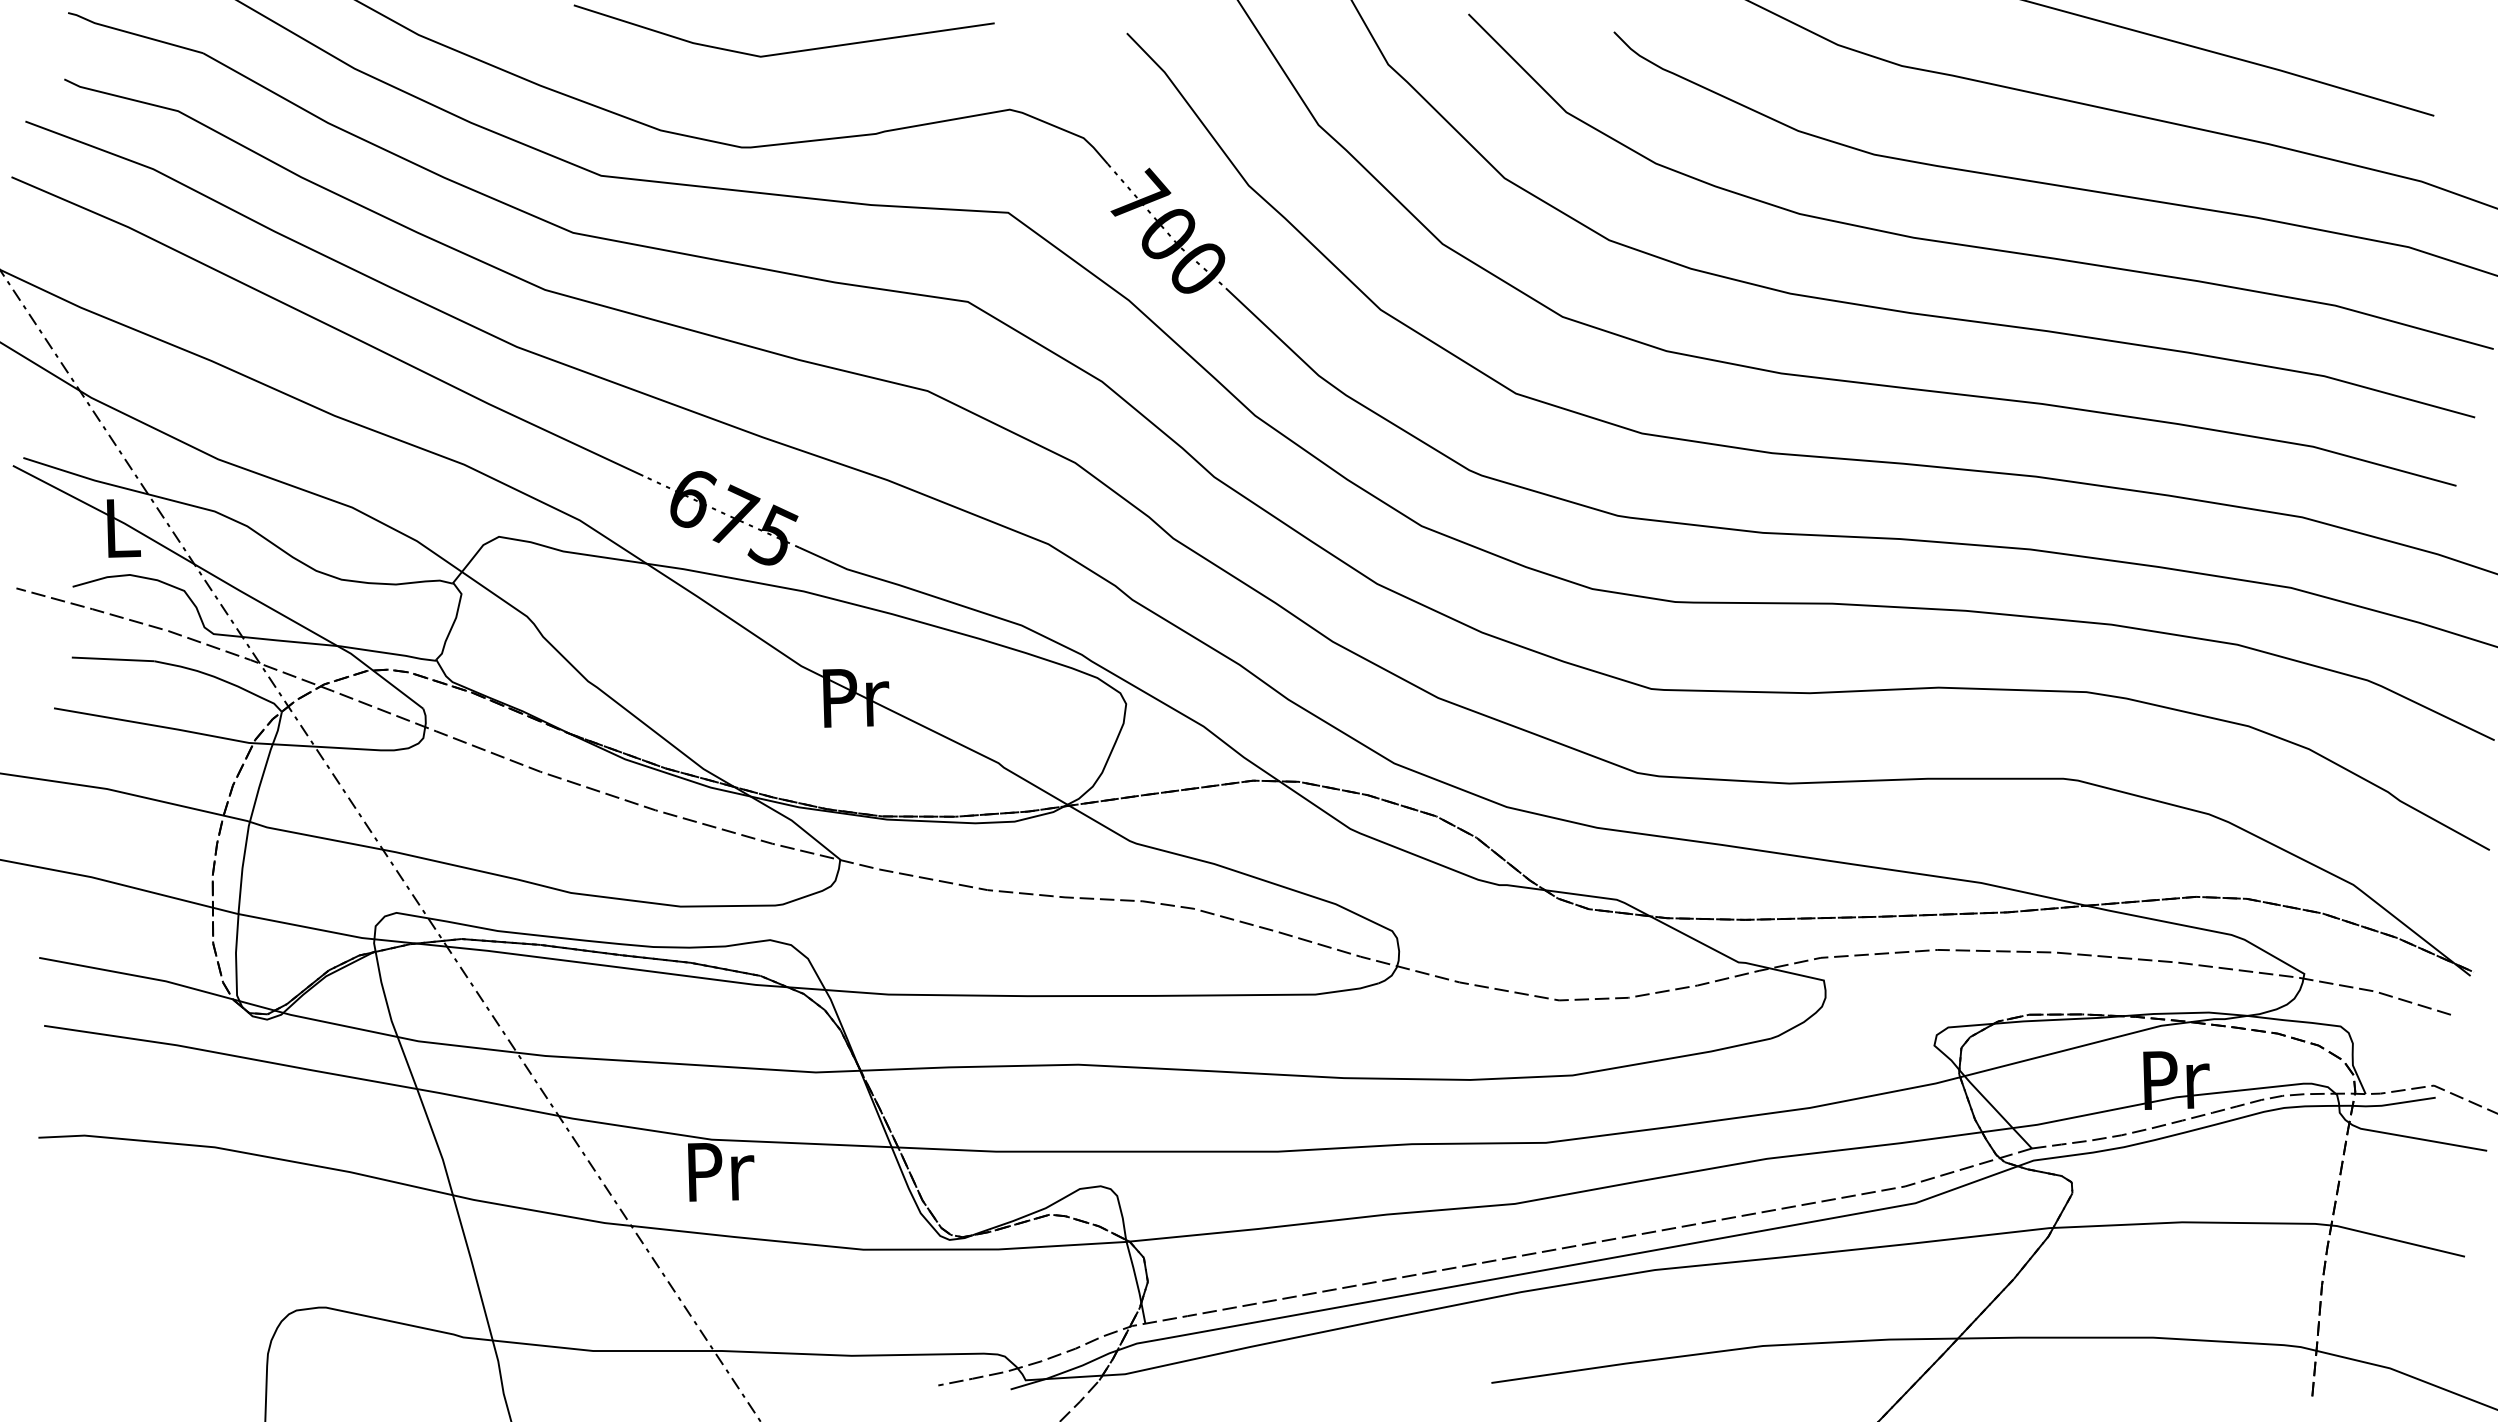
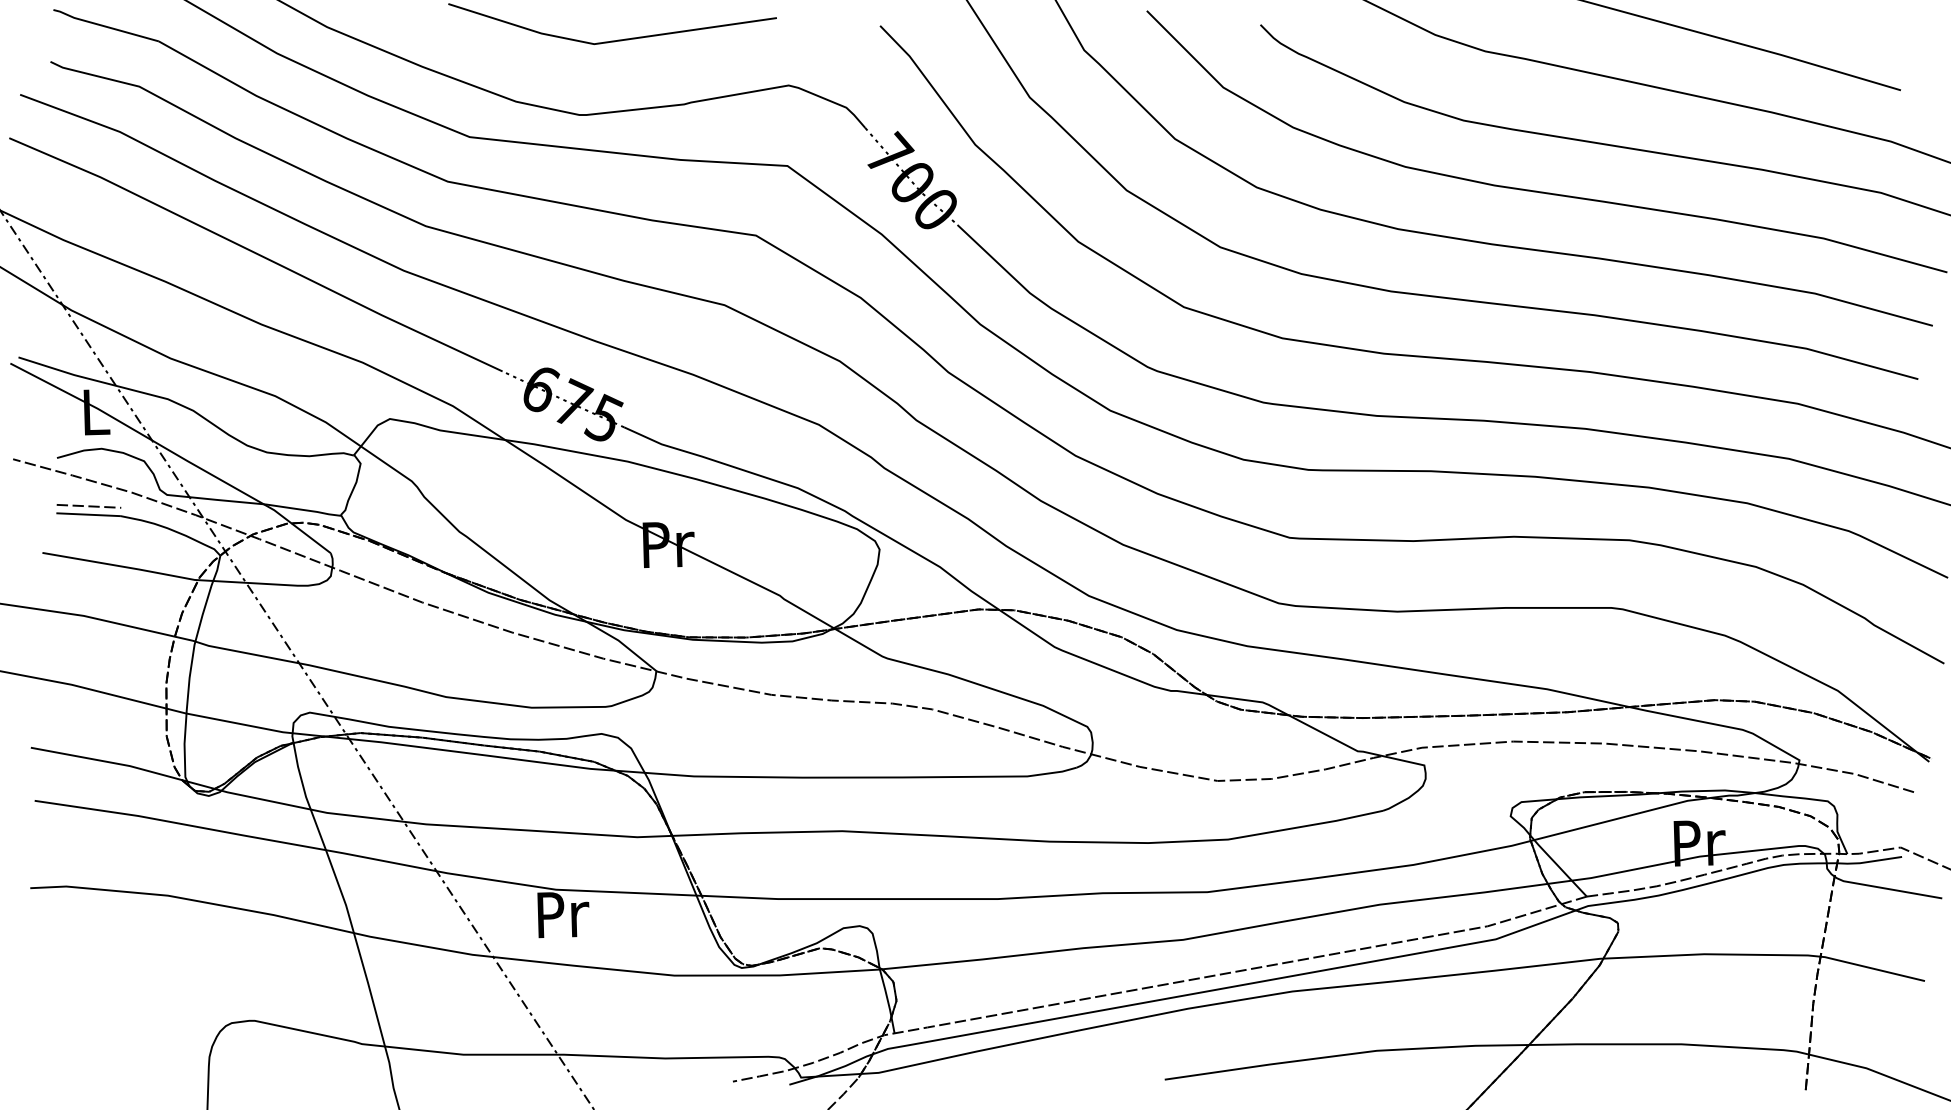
line: (113, 648) -> (88, 506), added

